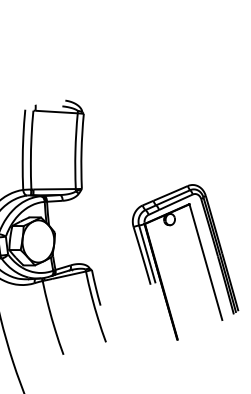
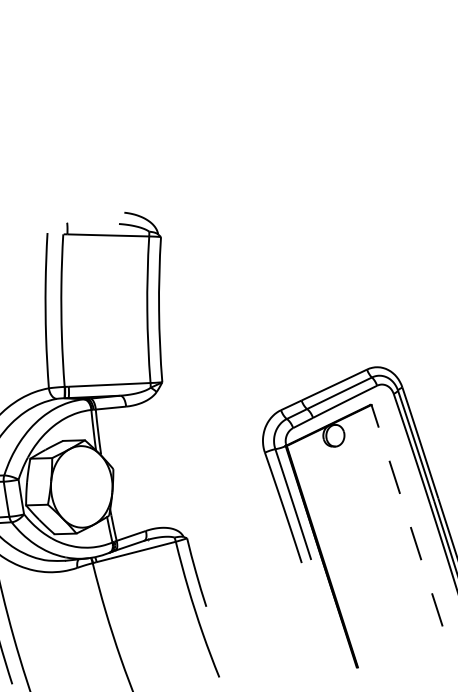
line: (205, 261) -> (406, 514), solid -> dashed

